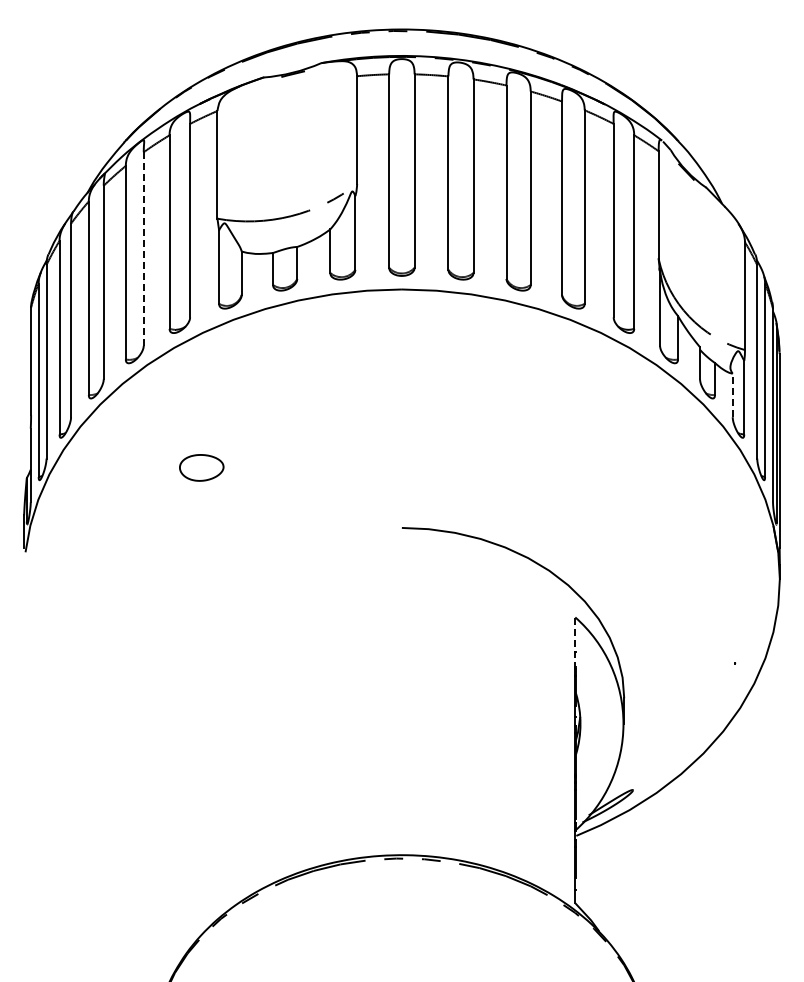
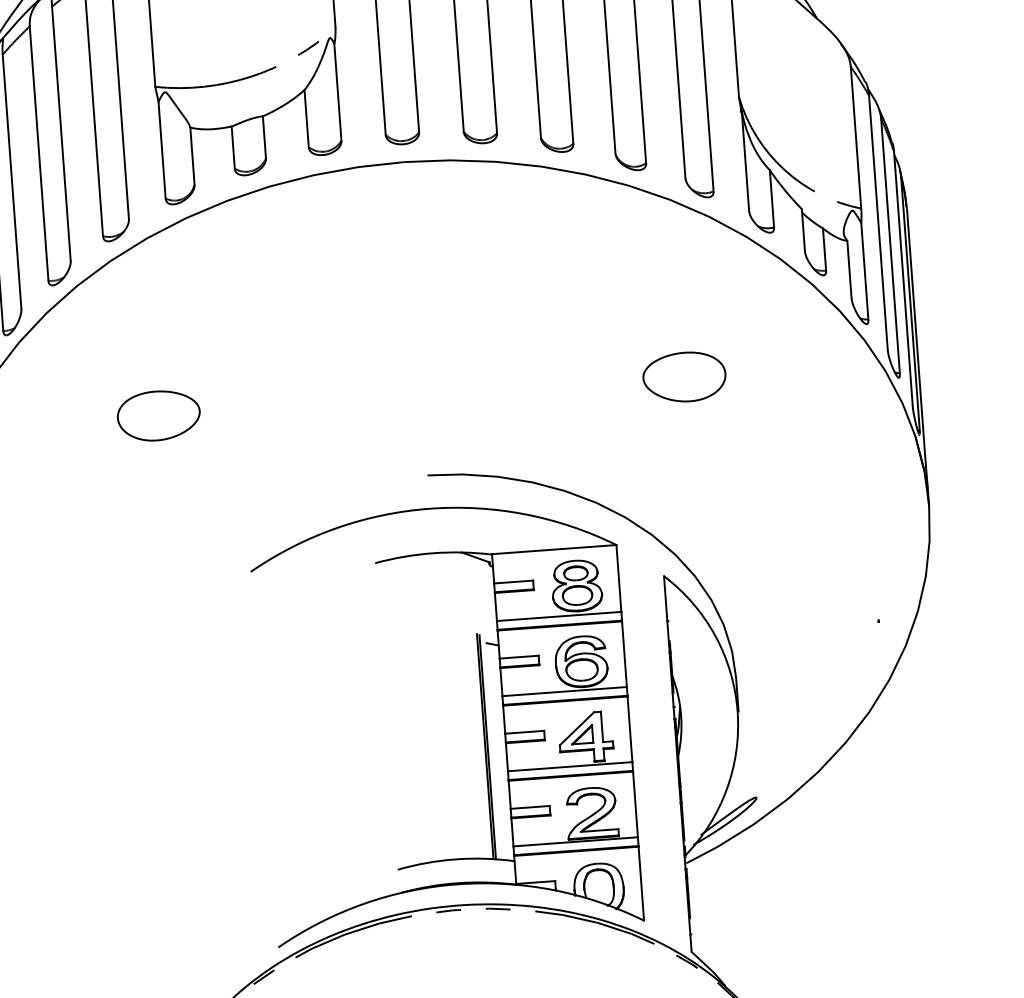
line: (143, 248) -> (61, 133), dashed -> solid
line: (732, 395) -> (849, 269), dashed -> solid
part: (201, 467) -> (158, 415), size x1.43
part: (601, 467) -> (683, 376), added
line: (575, 643) -> (666, 610), dashed -> solid
part: (430, 714) -> (483, 717), added

